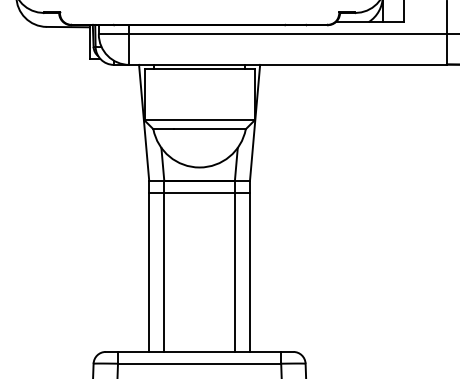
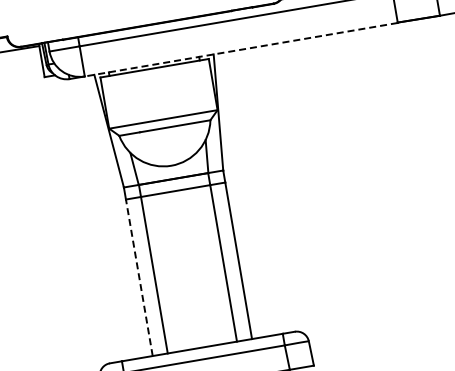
line: (288, 64) -> (241, 49), solid -> dashed
line: (149, 272) -> (139, 277), solid -> dashed

